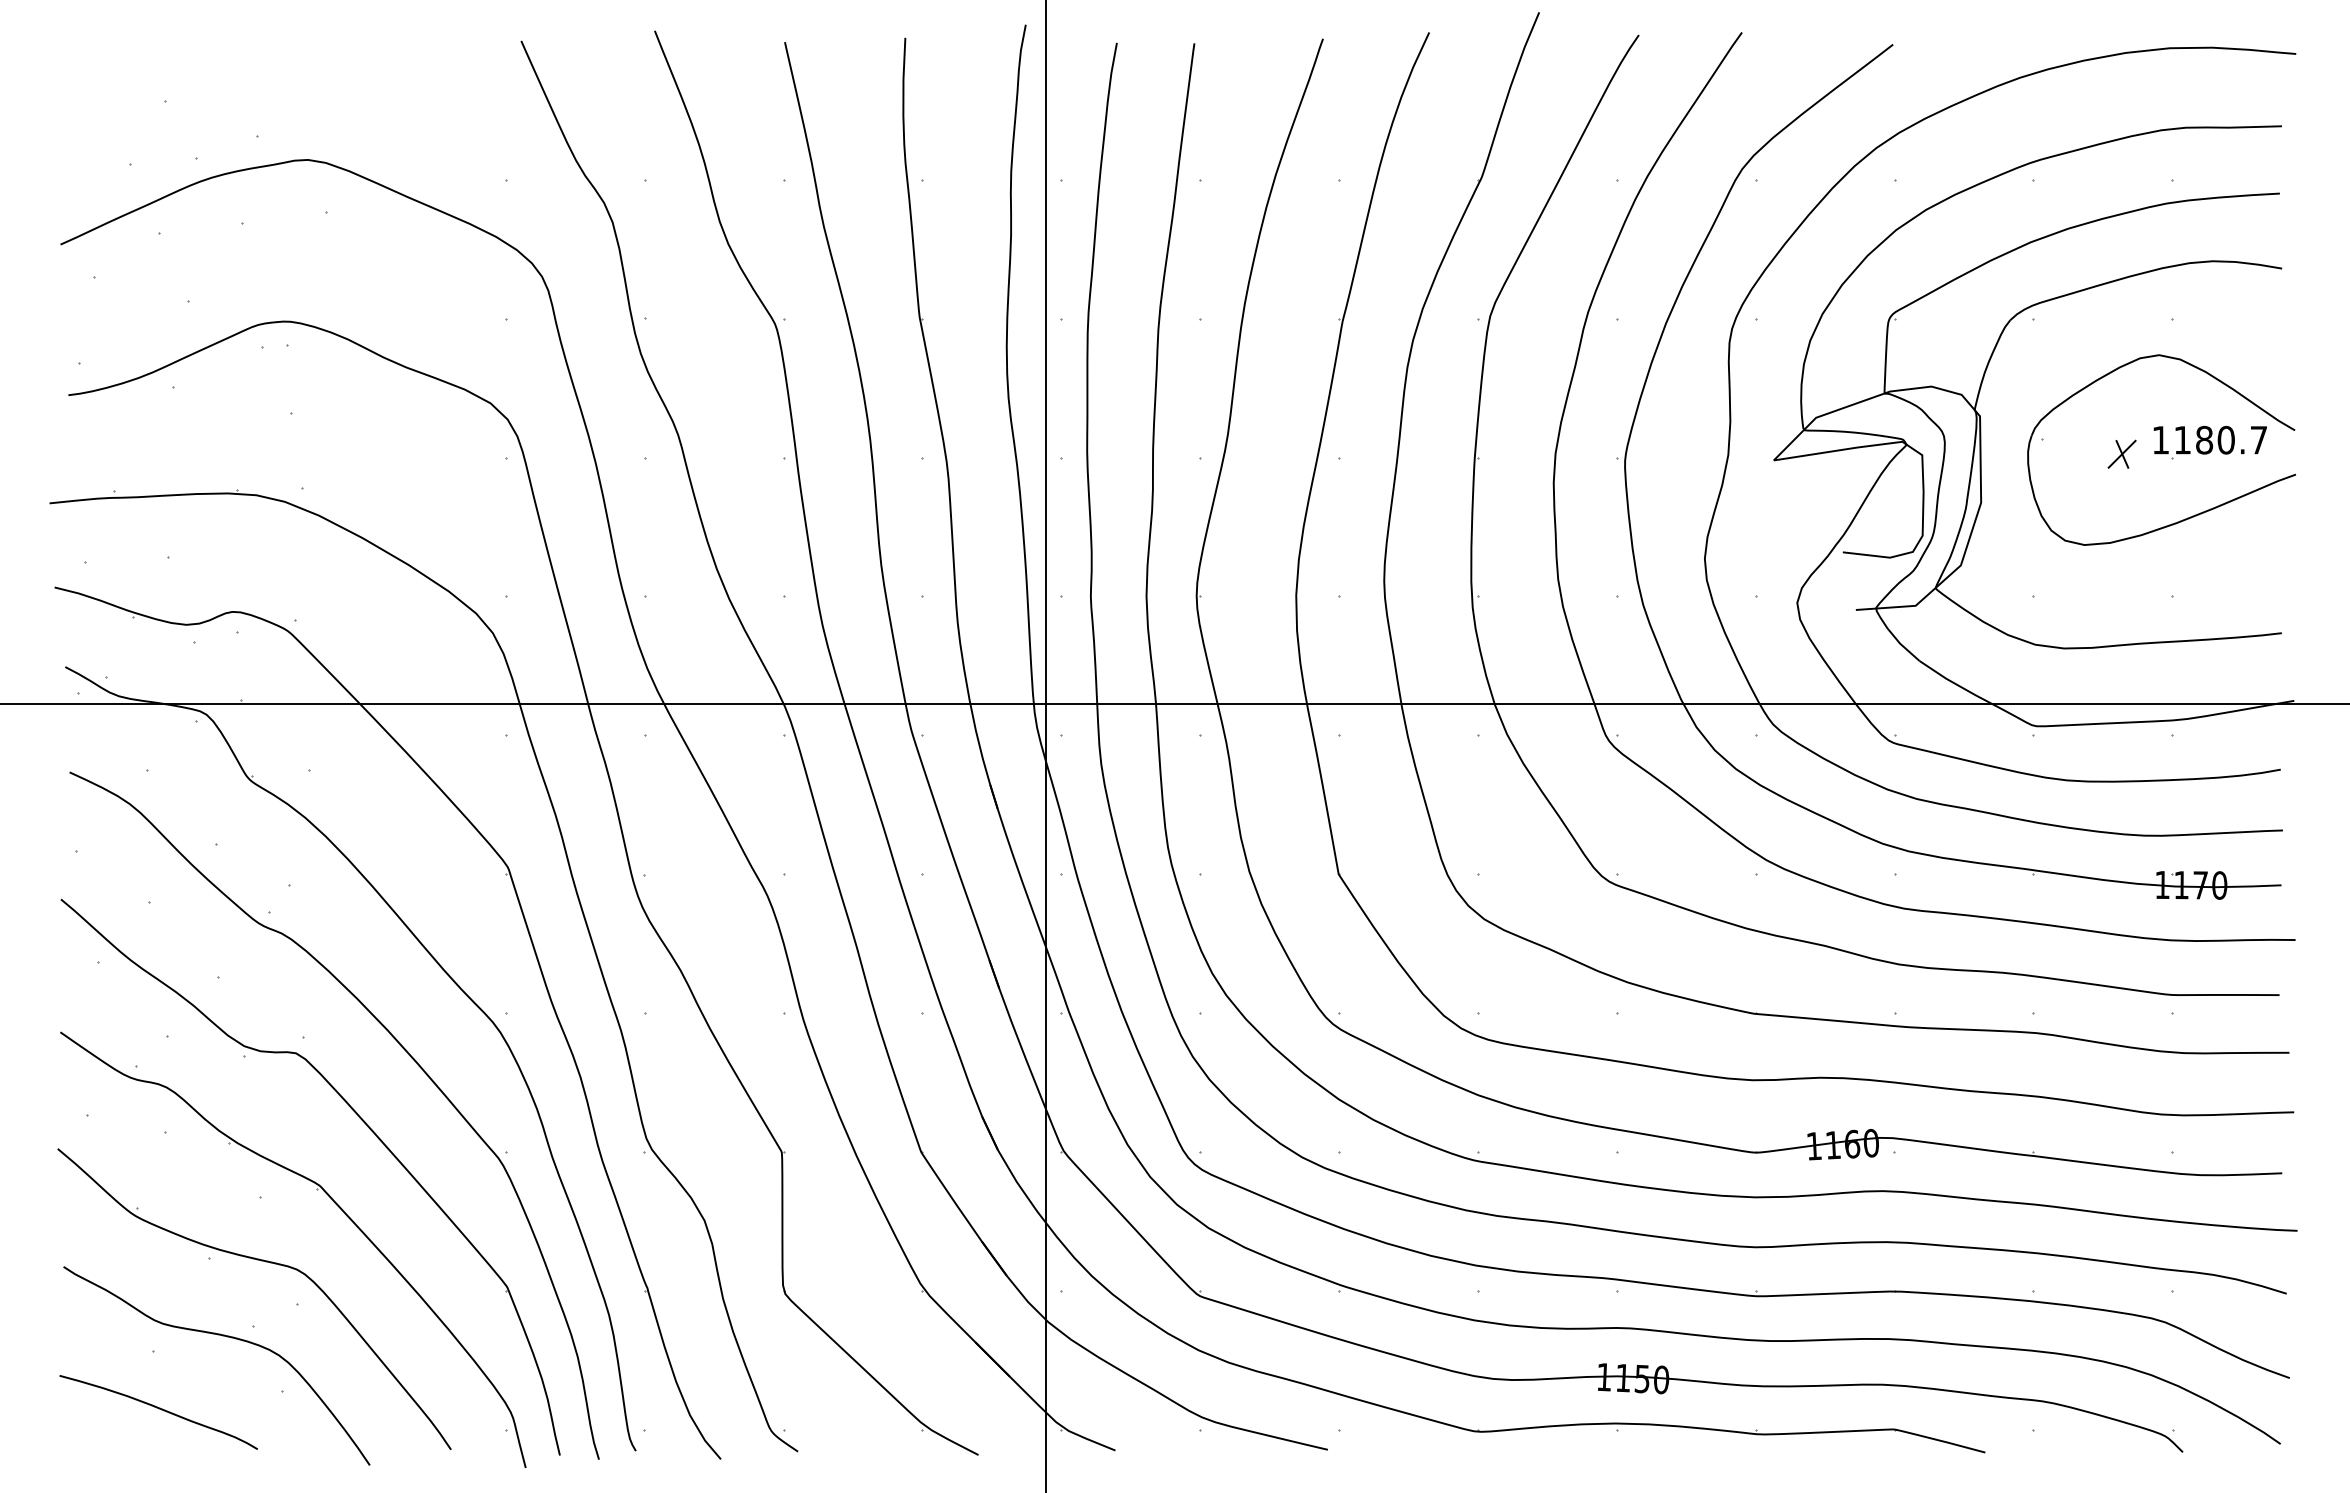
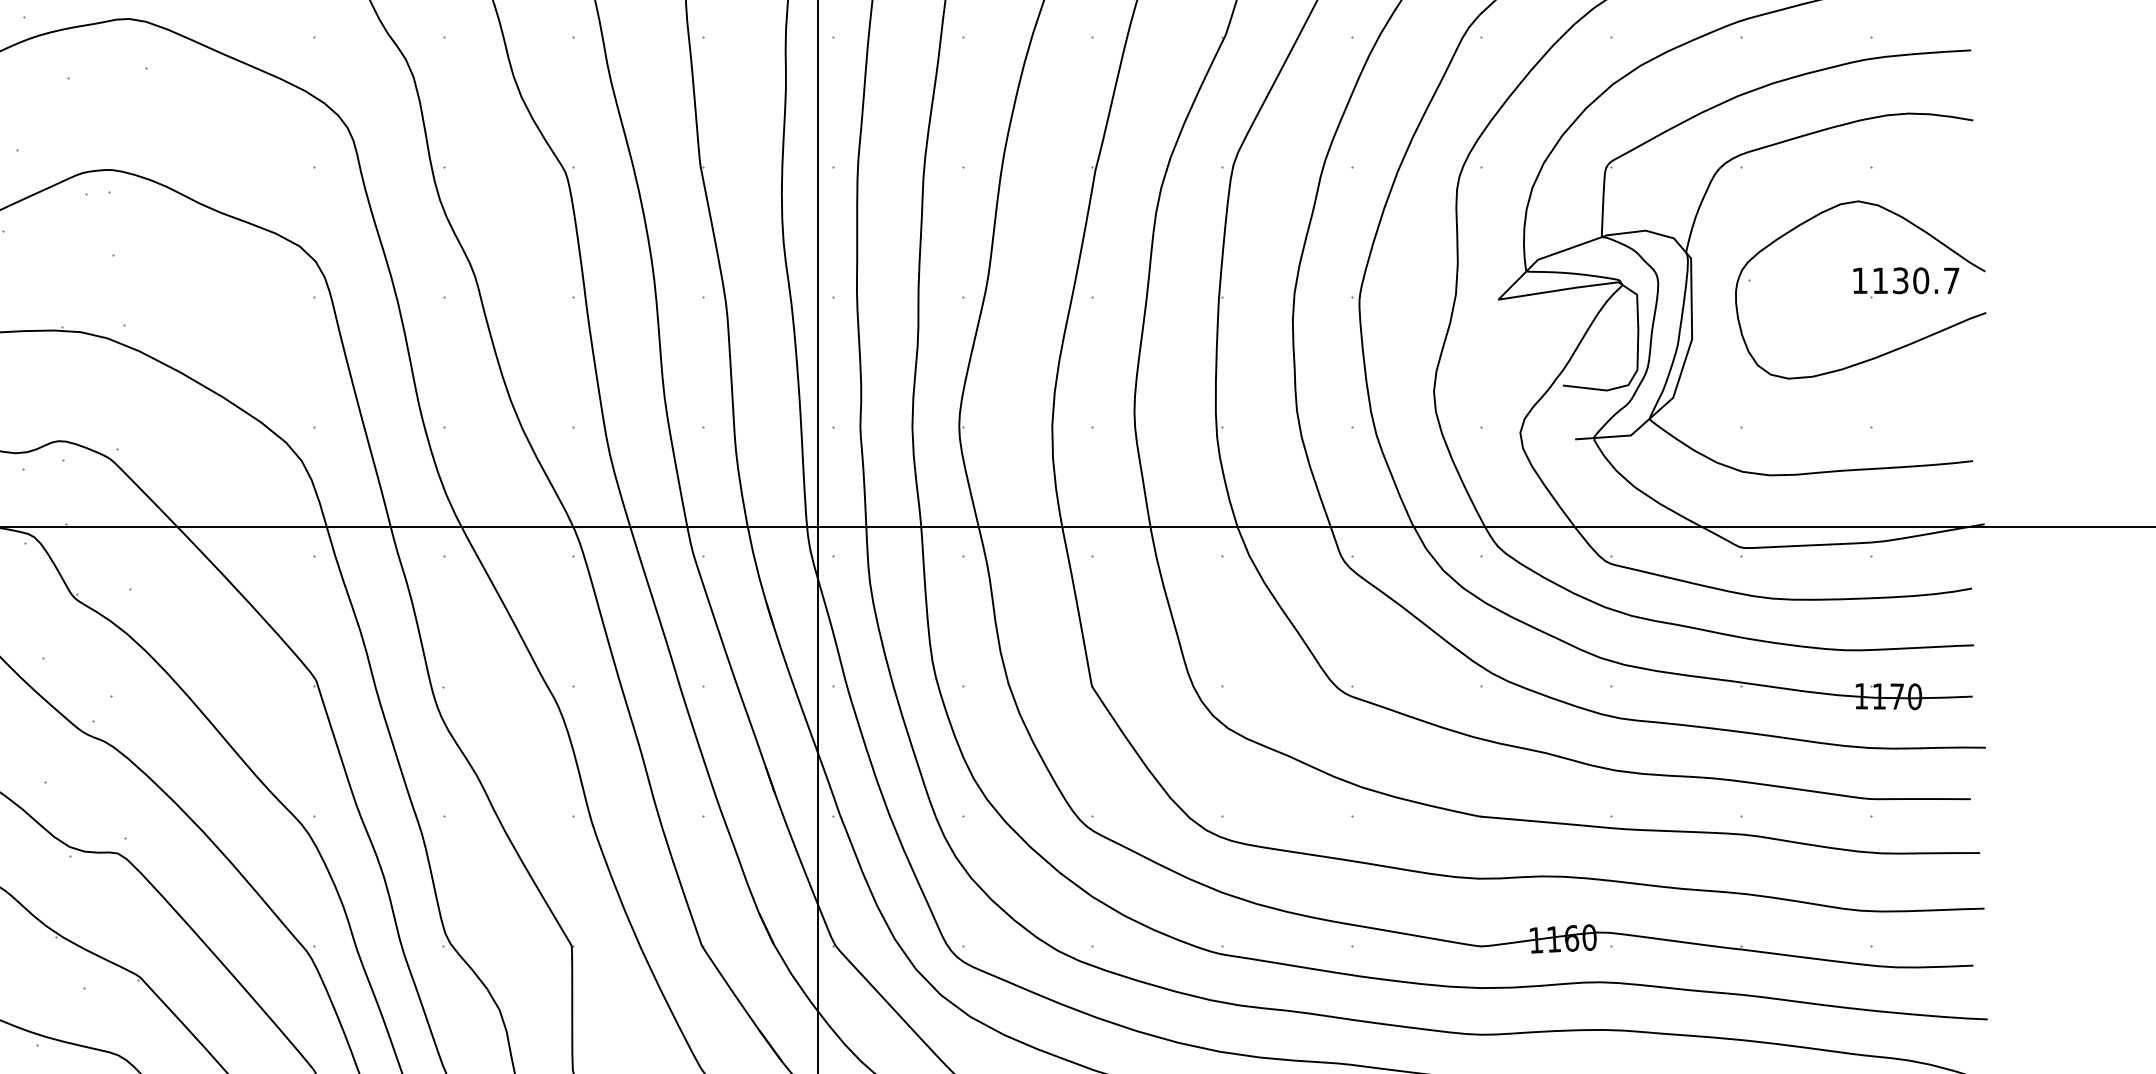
text: (2204, 440) -> (1900, 281), 1180.7 -> 1130.7
part: (2121, 453) -> (1823, 293), removed

